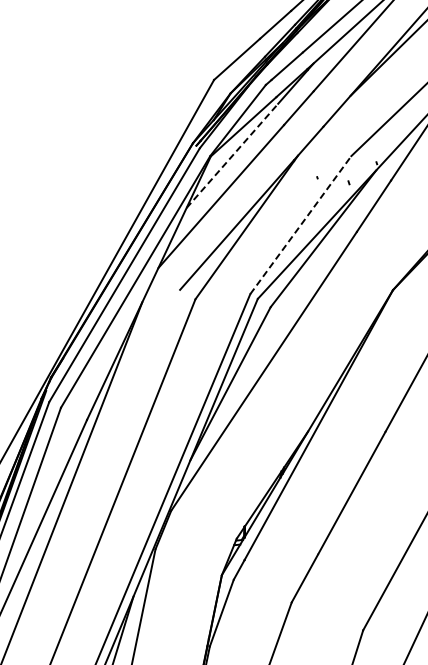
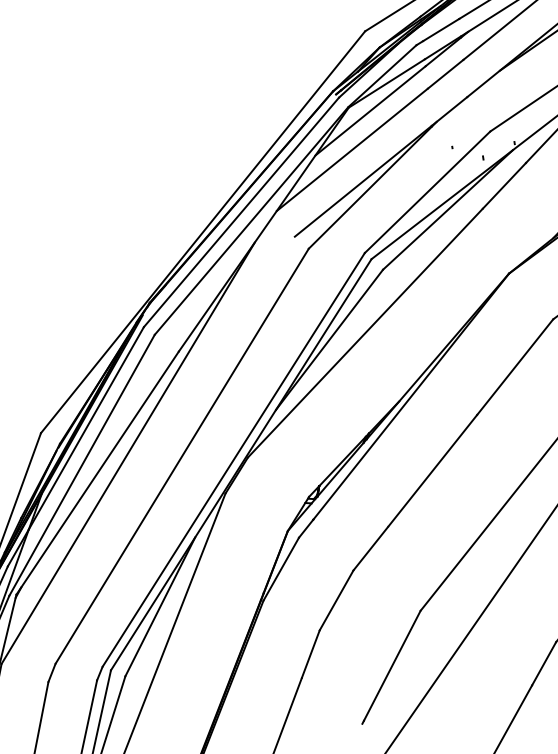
line: (232, 155) -> (370, 110), dashed -> solid
line: (300, 224) -> (427, 191), dashed -> solid

